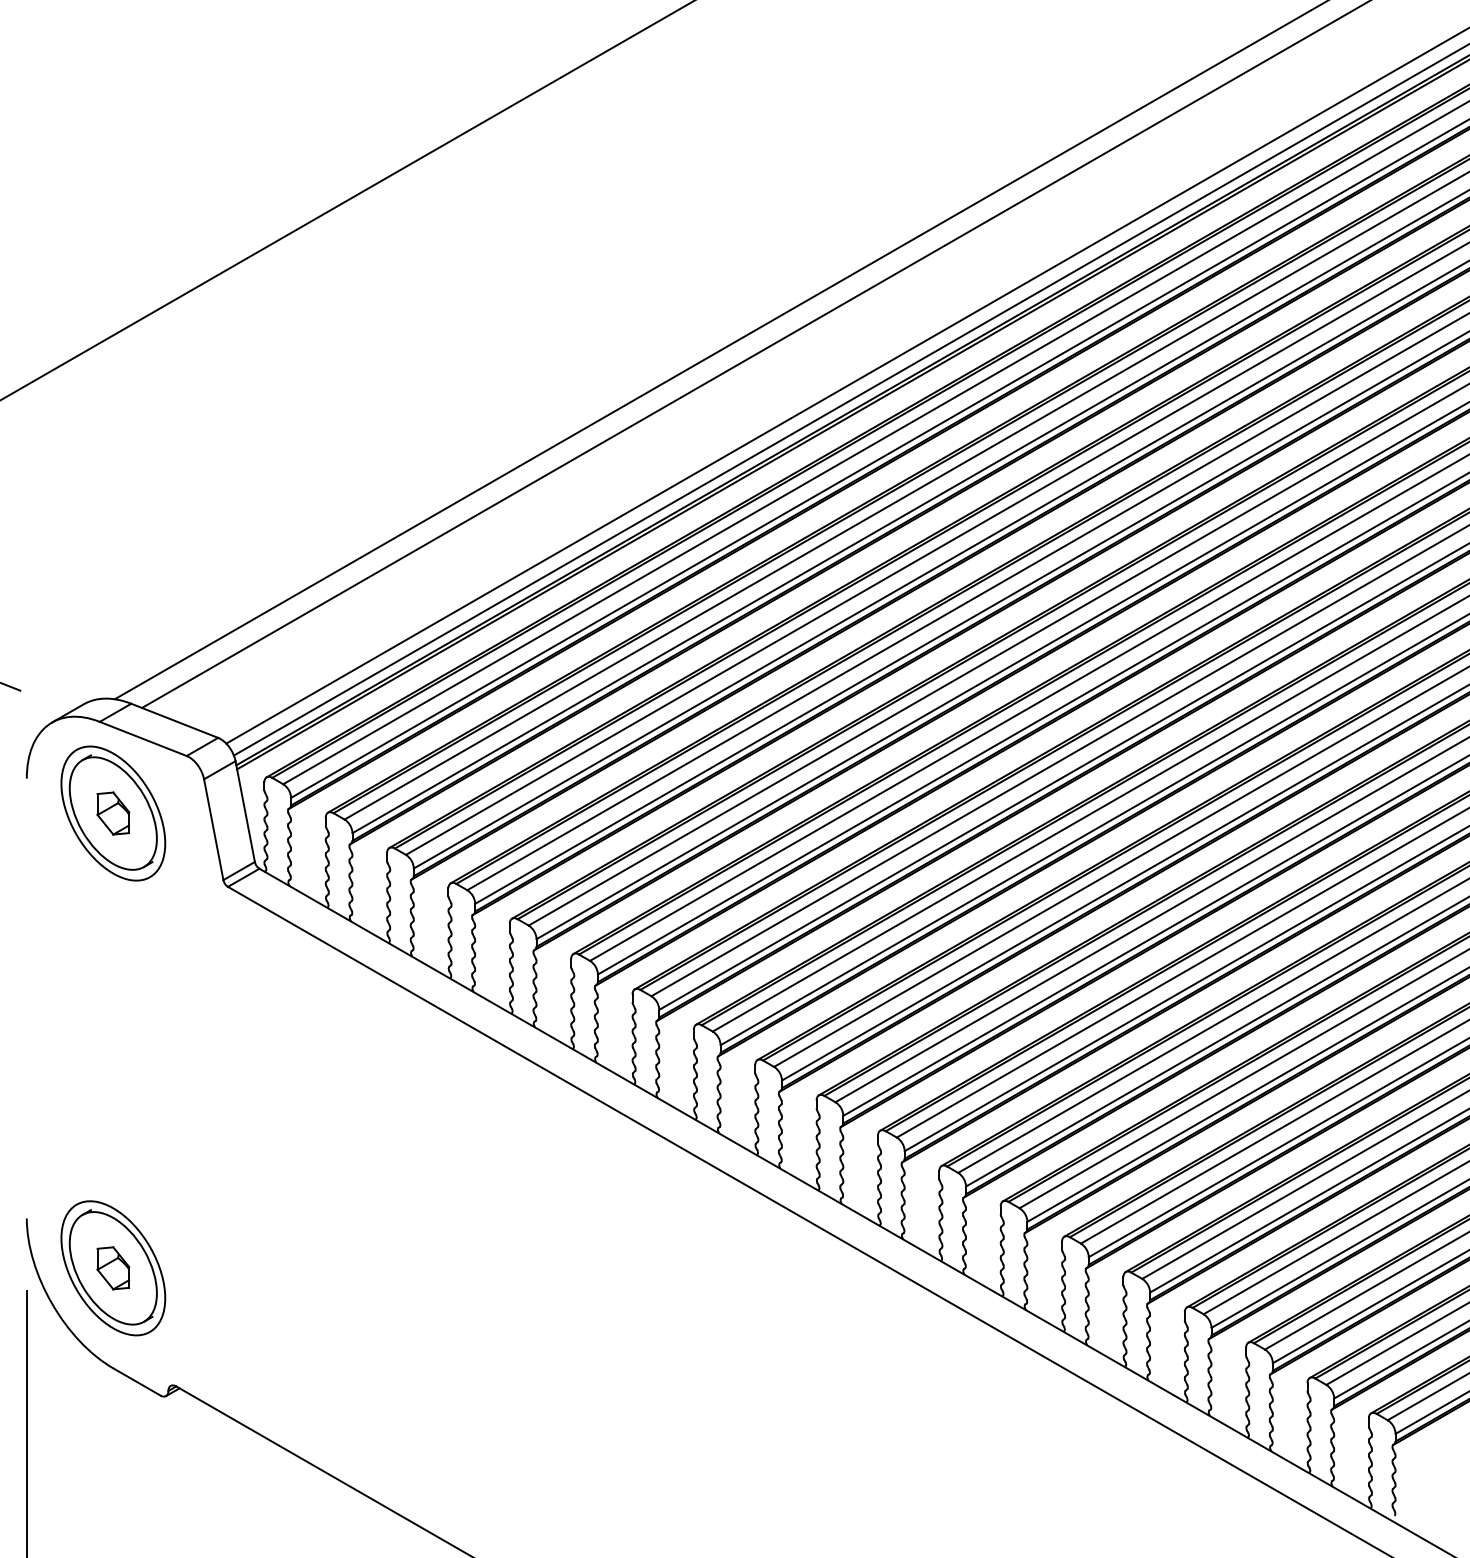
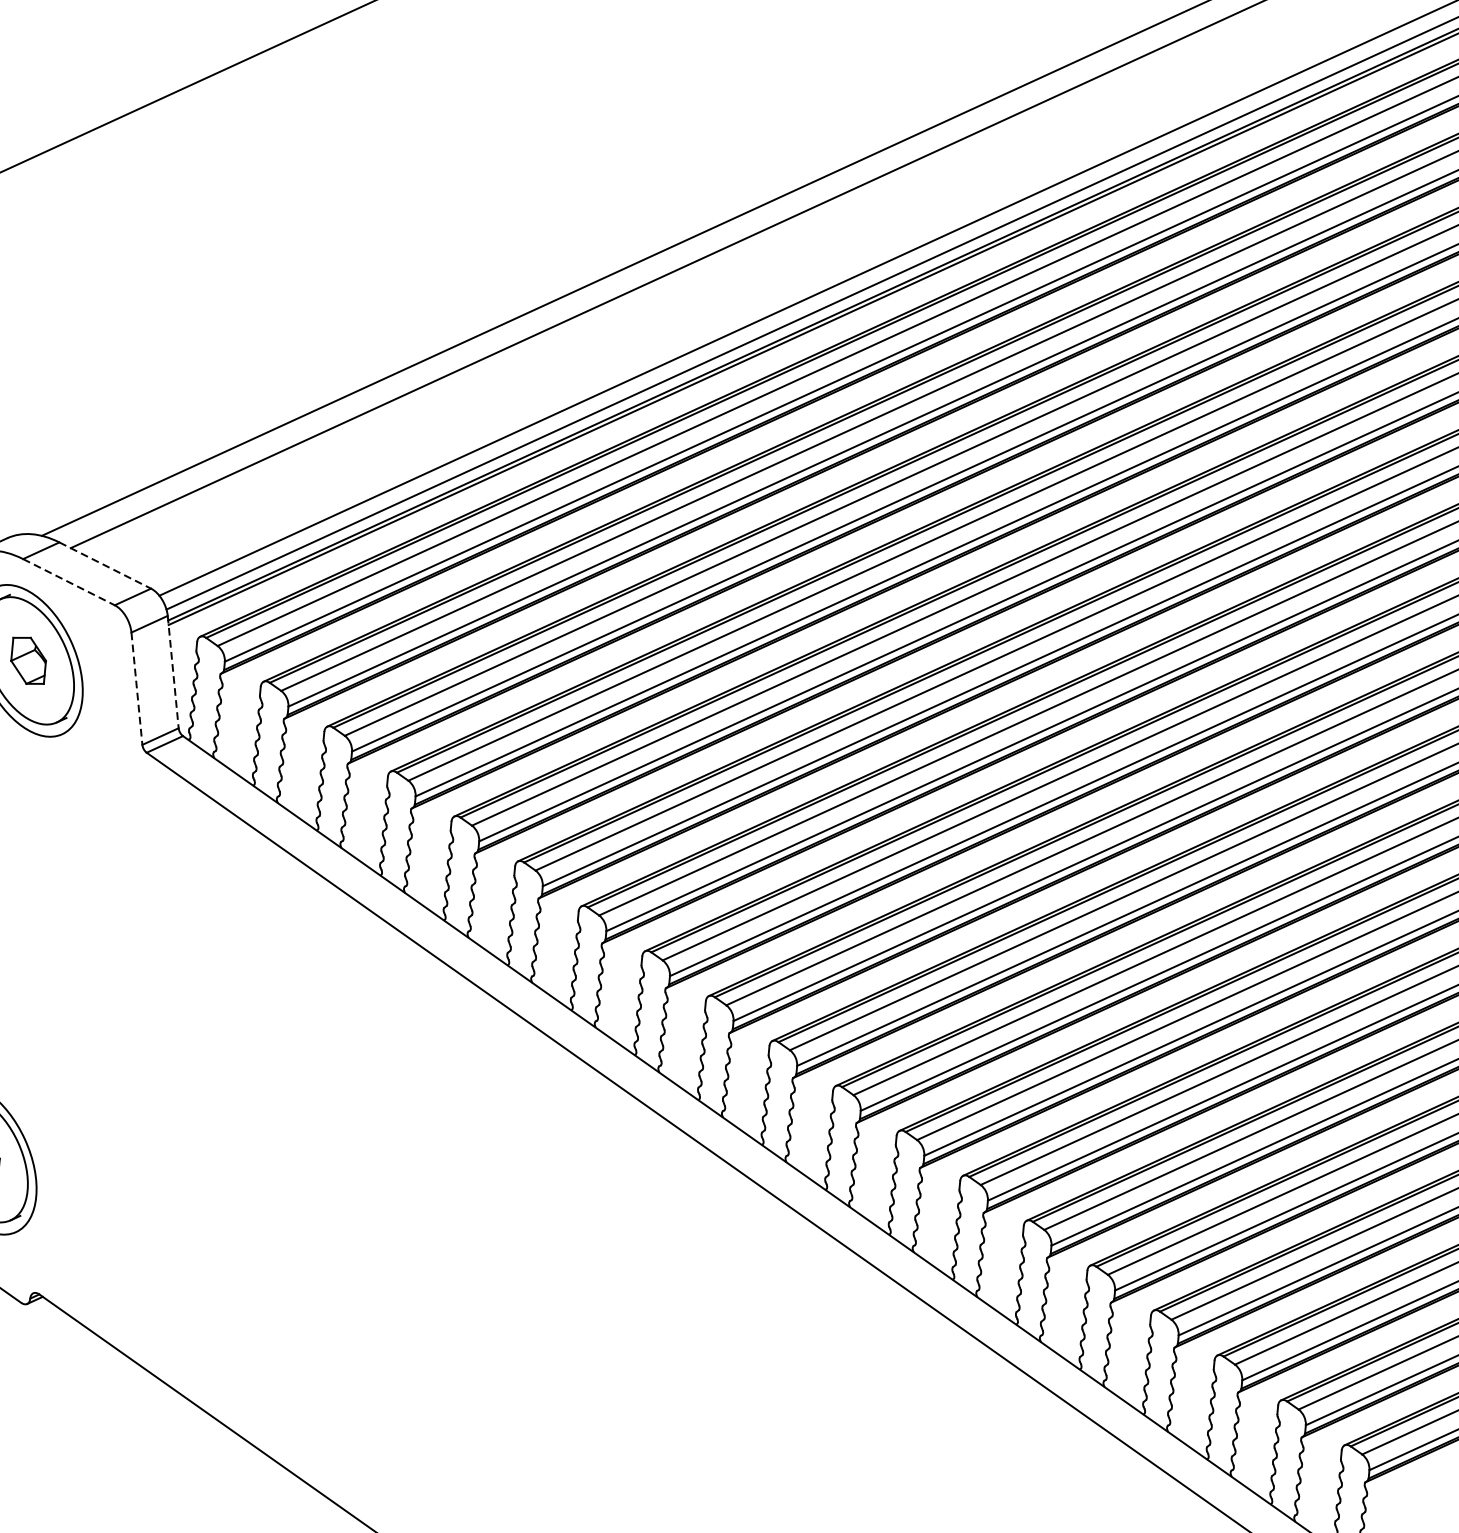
line: (174, 720) -> (105, 565), solid -> dashed
line: (143, 738) -> (69, 581), solid -> dashed
line: (245, 812) -> (173, 673), solid -> dashed
line: (213, 830) -> (136, 689), solid -> dashed

